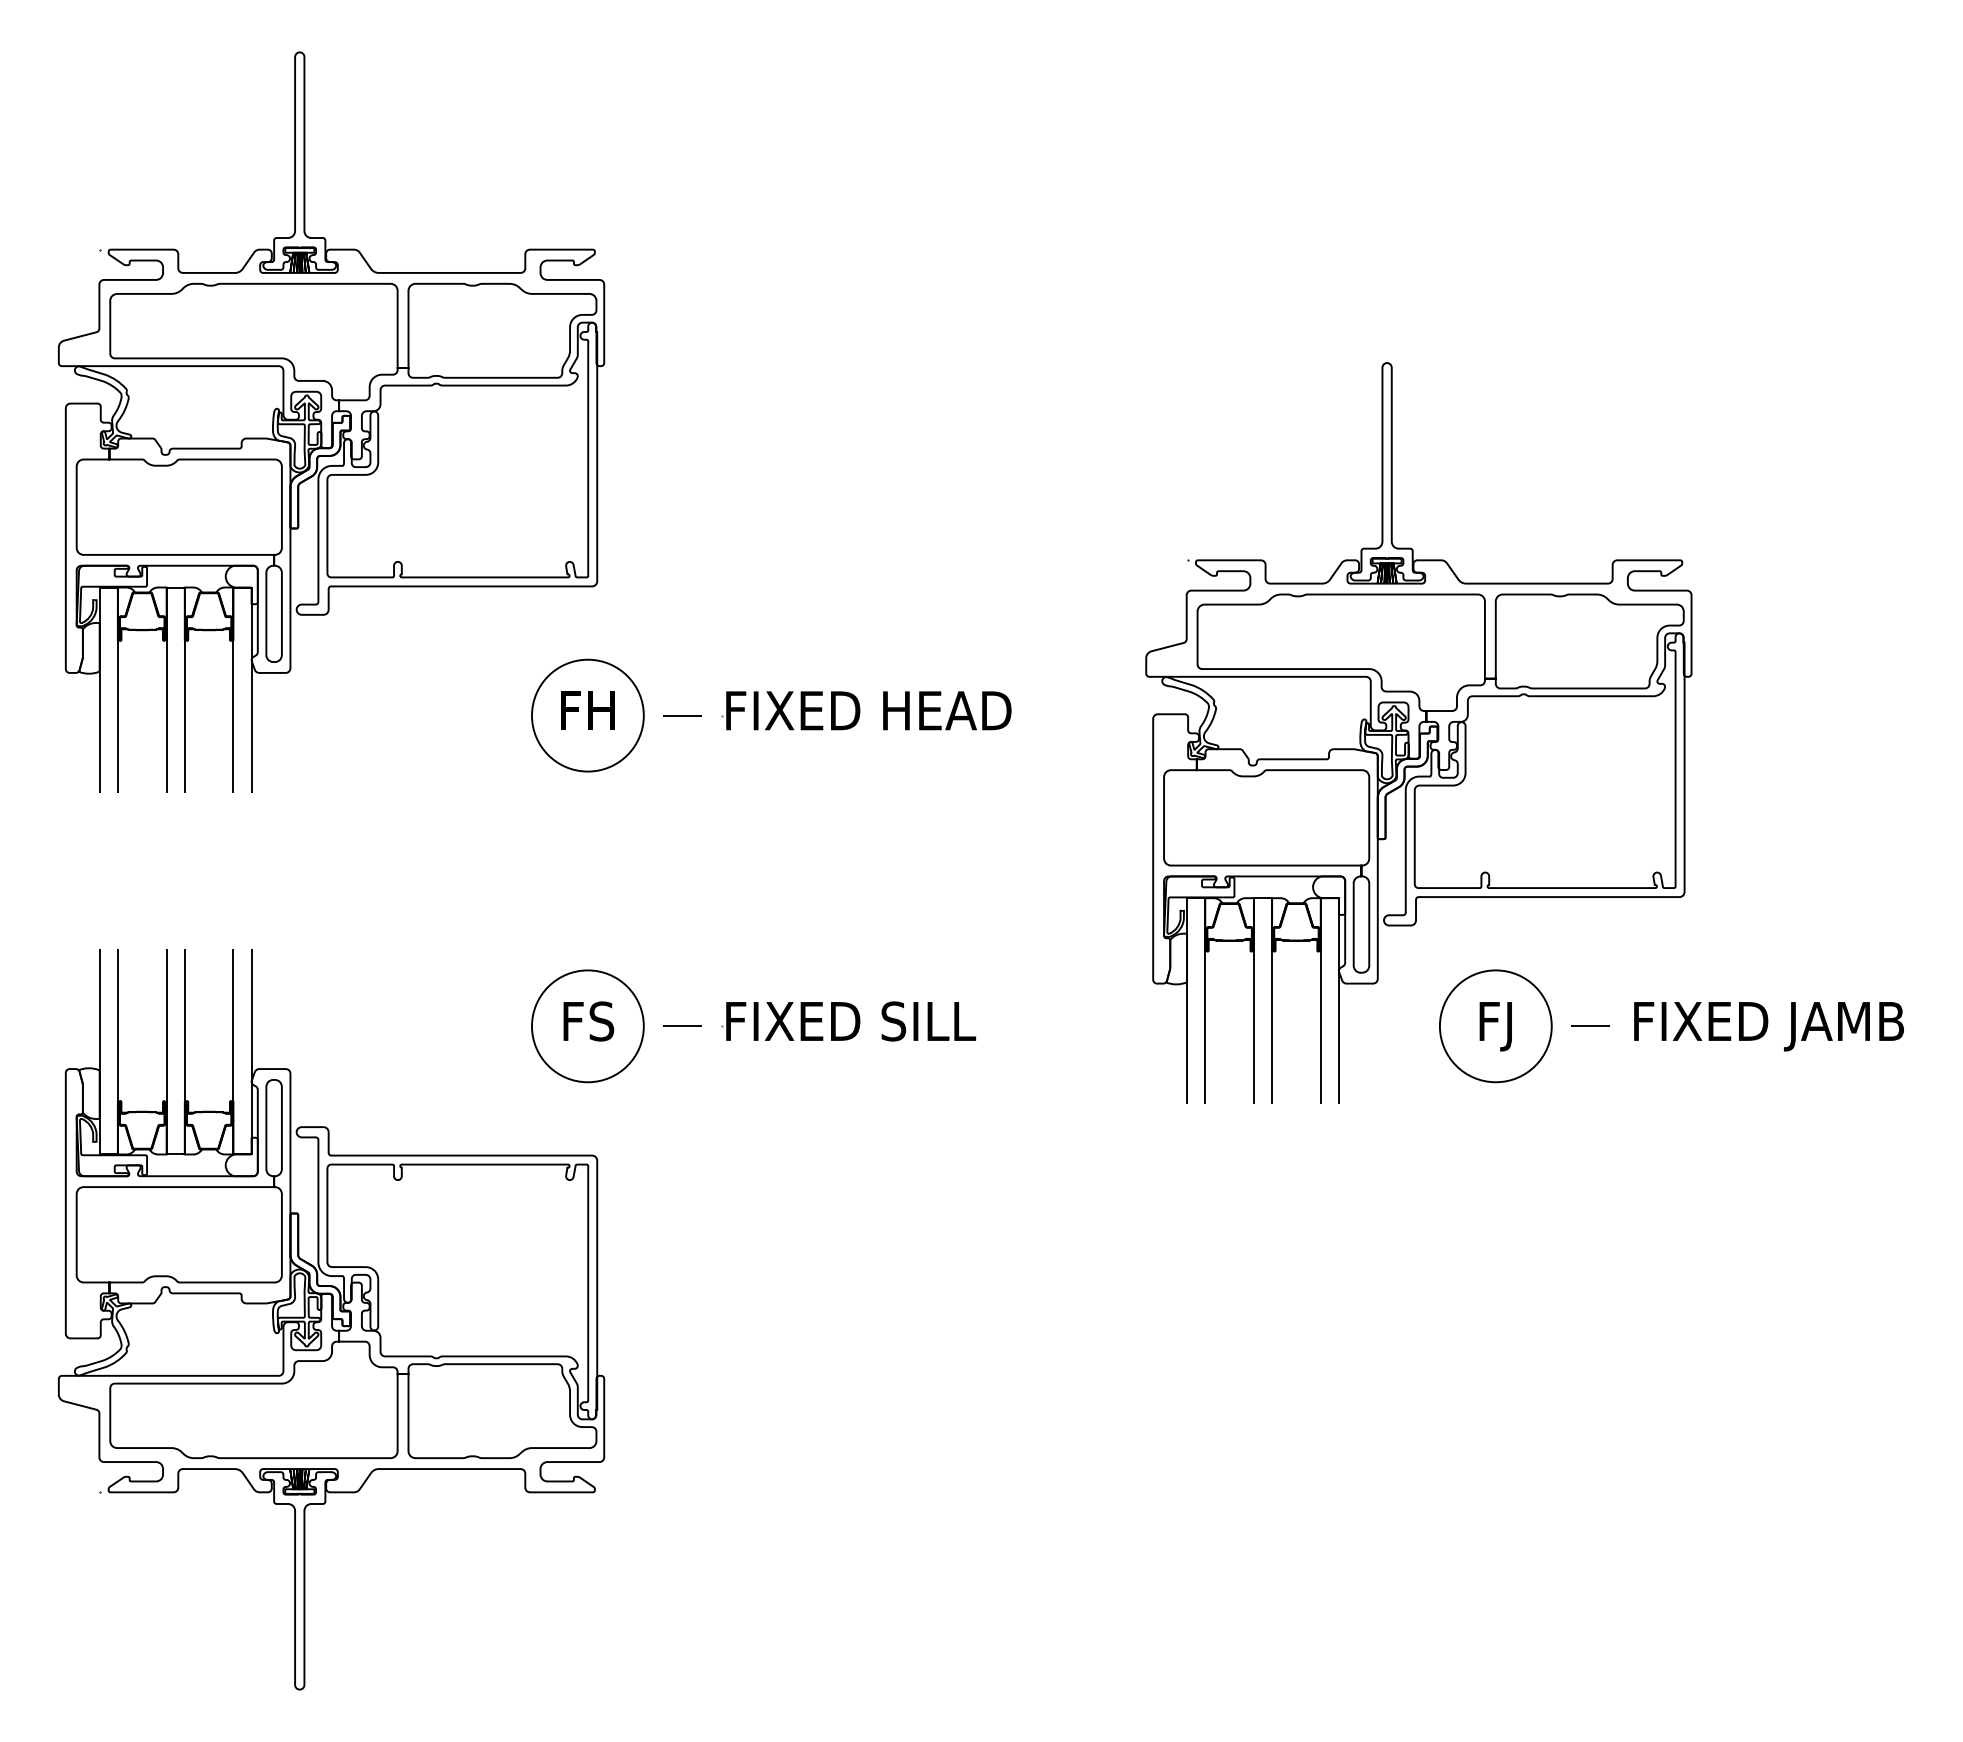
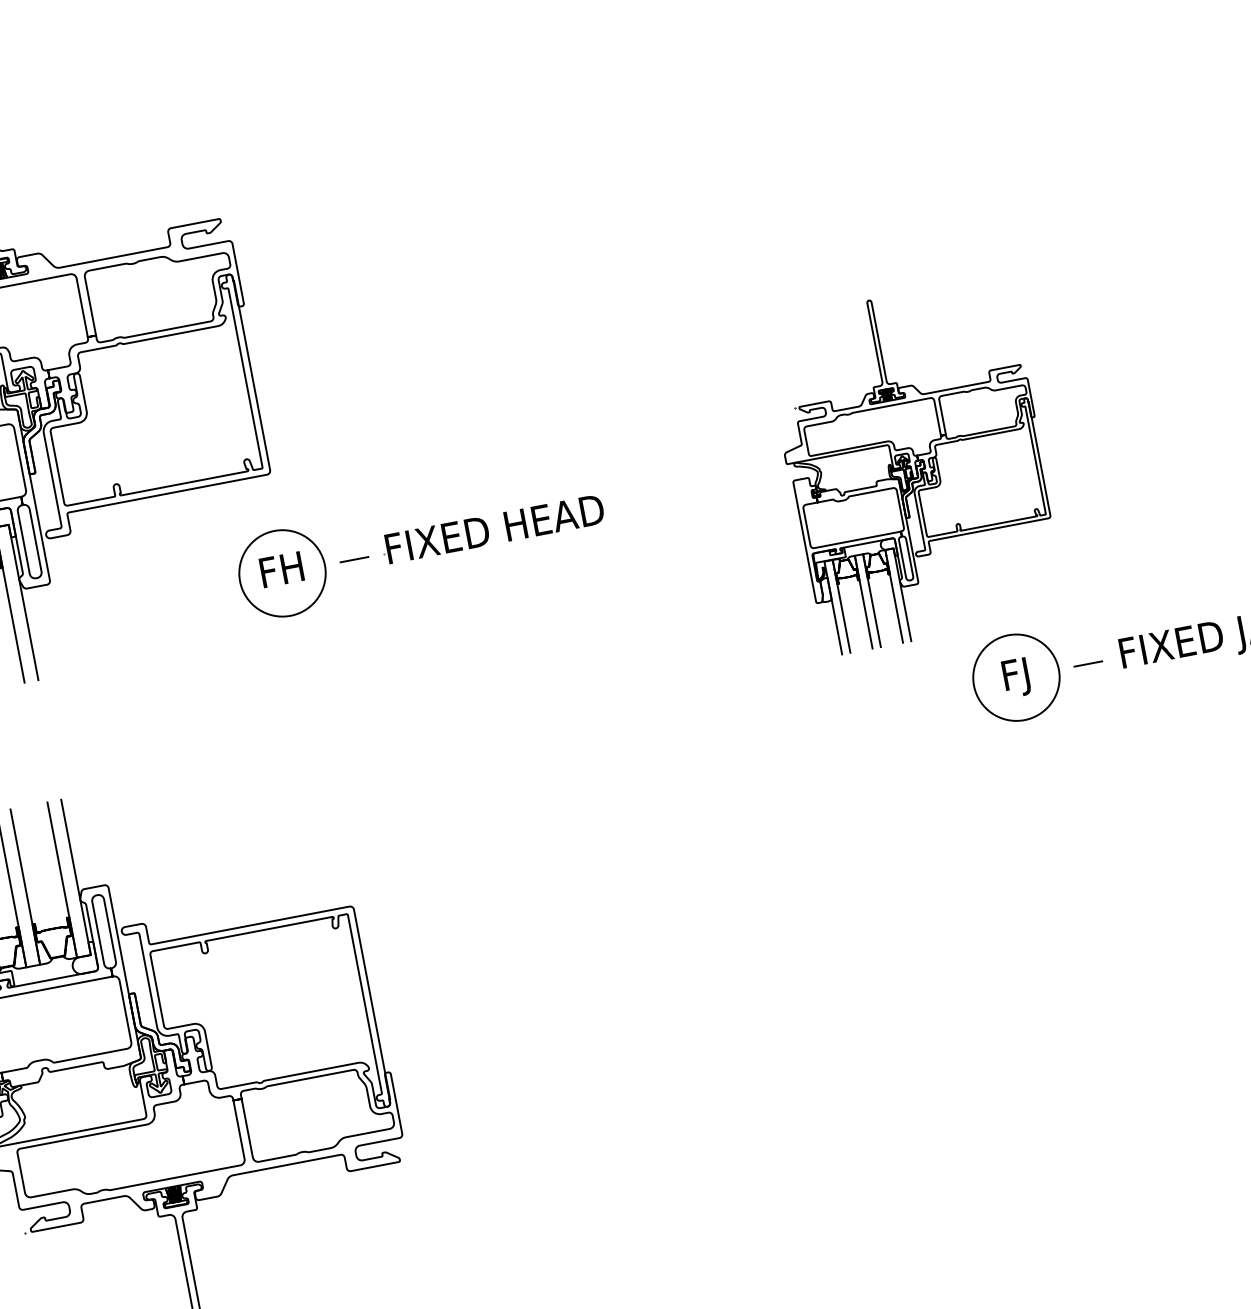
part: (1418, 732) -> (915, 465), size x0.6
part: (753, 1026) -> (453, 785), removed

